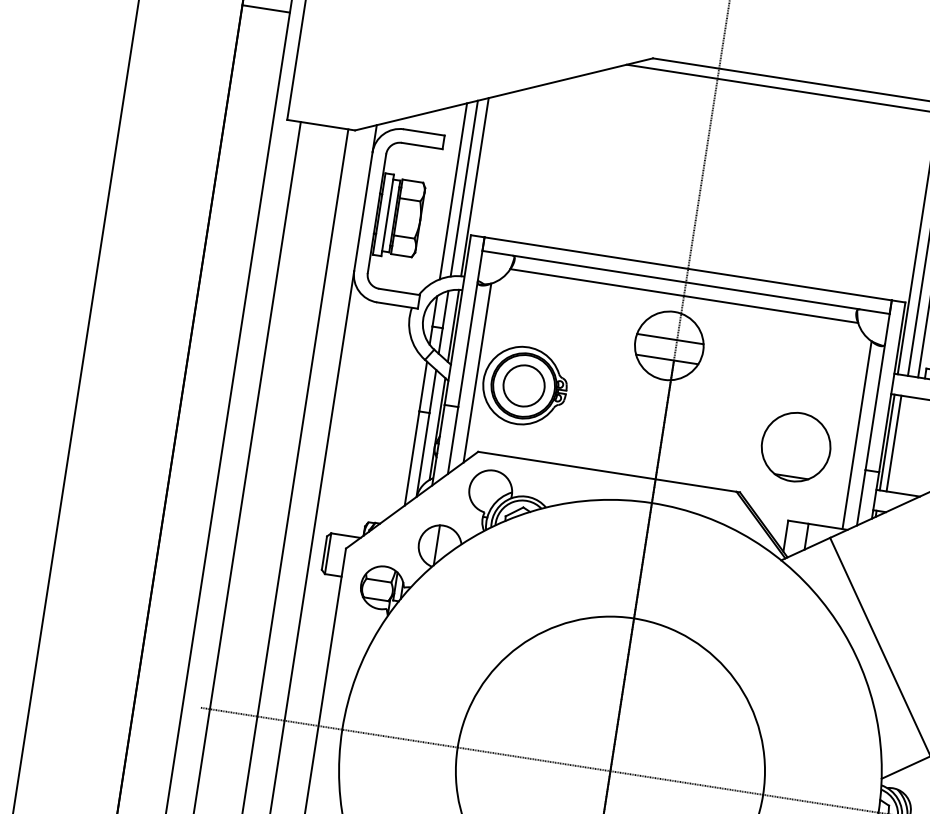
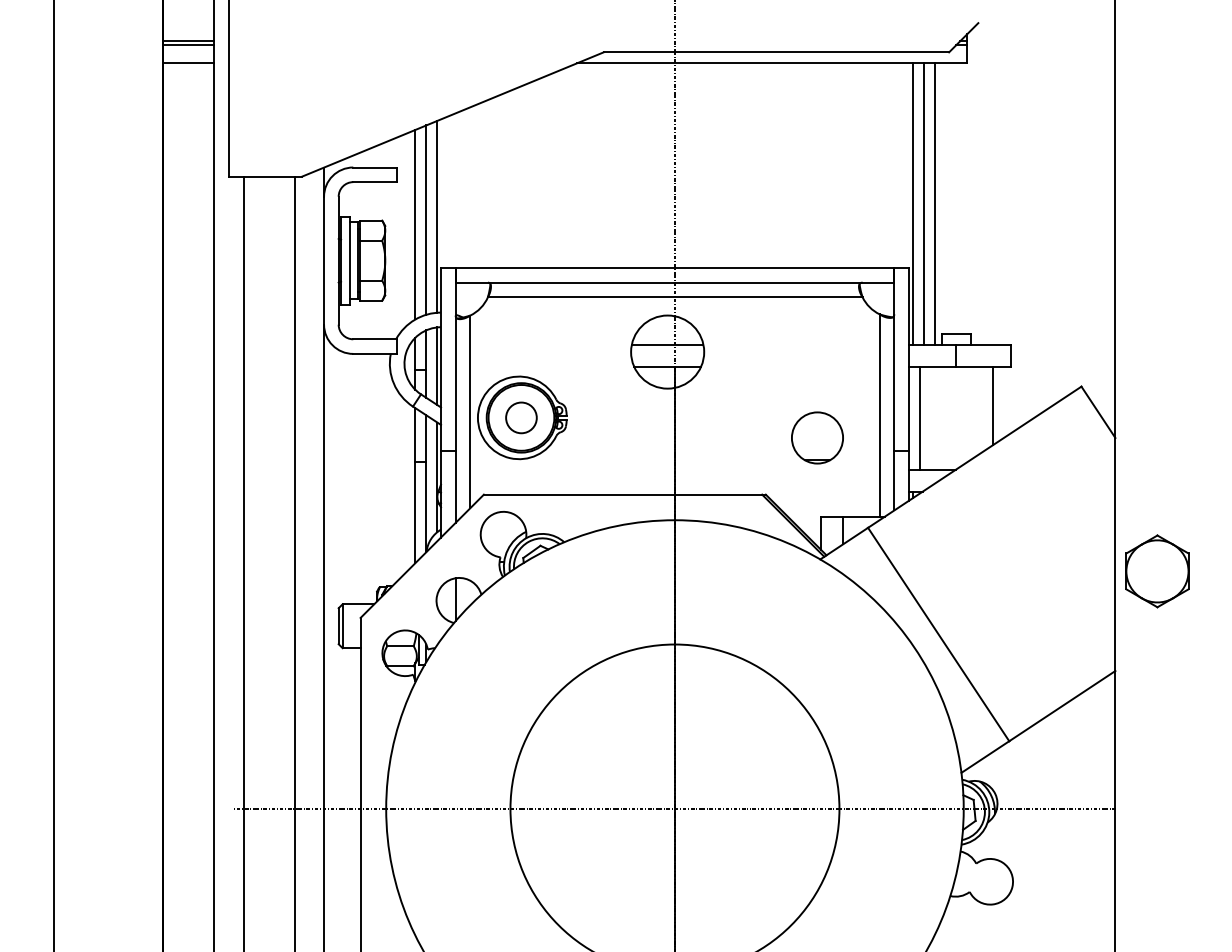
circle: (524, 385) -> (521, 417), size x0.7
line: (887, 441) -> (912, 417), removed
part: (796, 446) -> (817, 437), size x0.7

